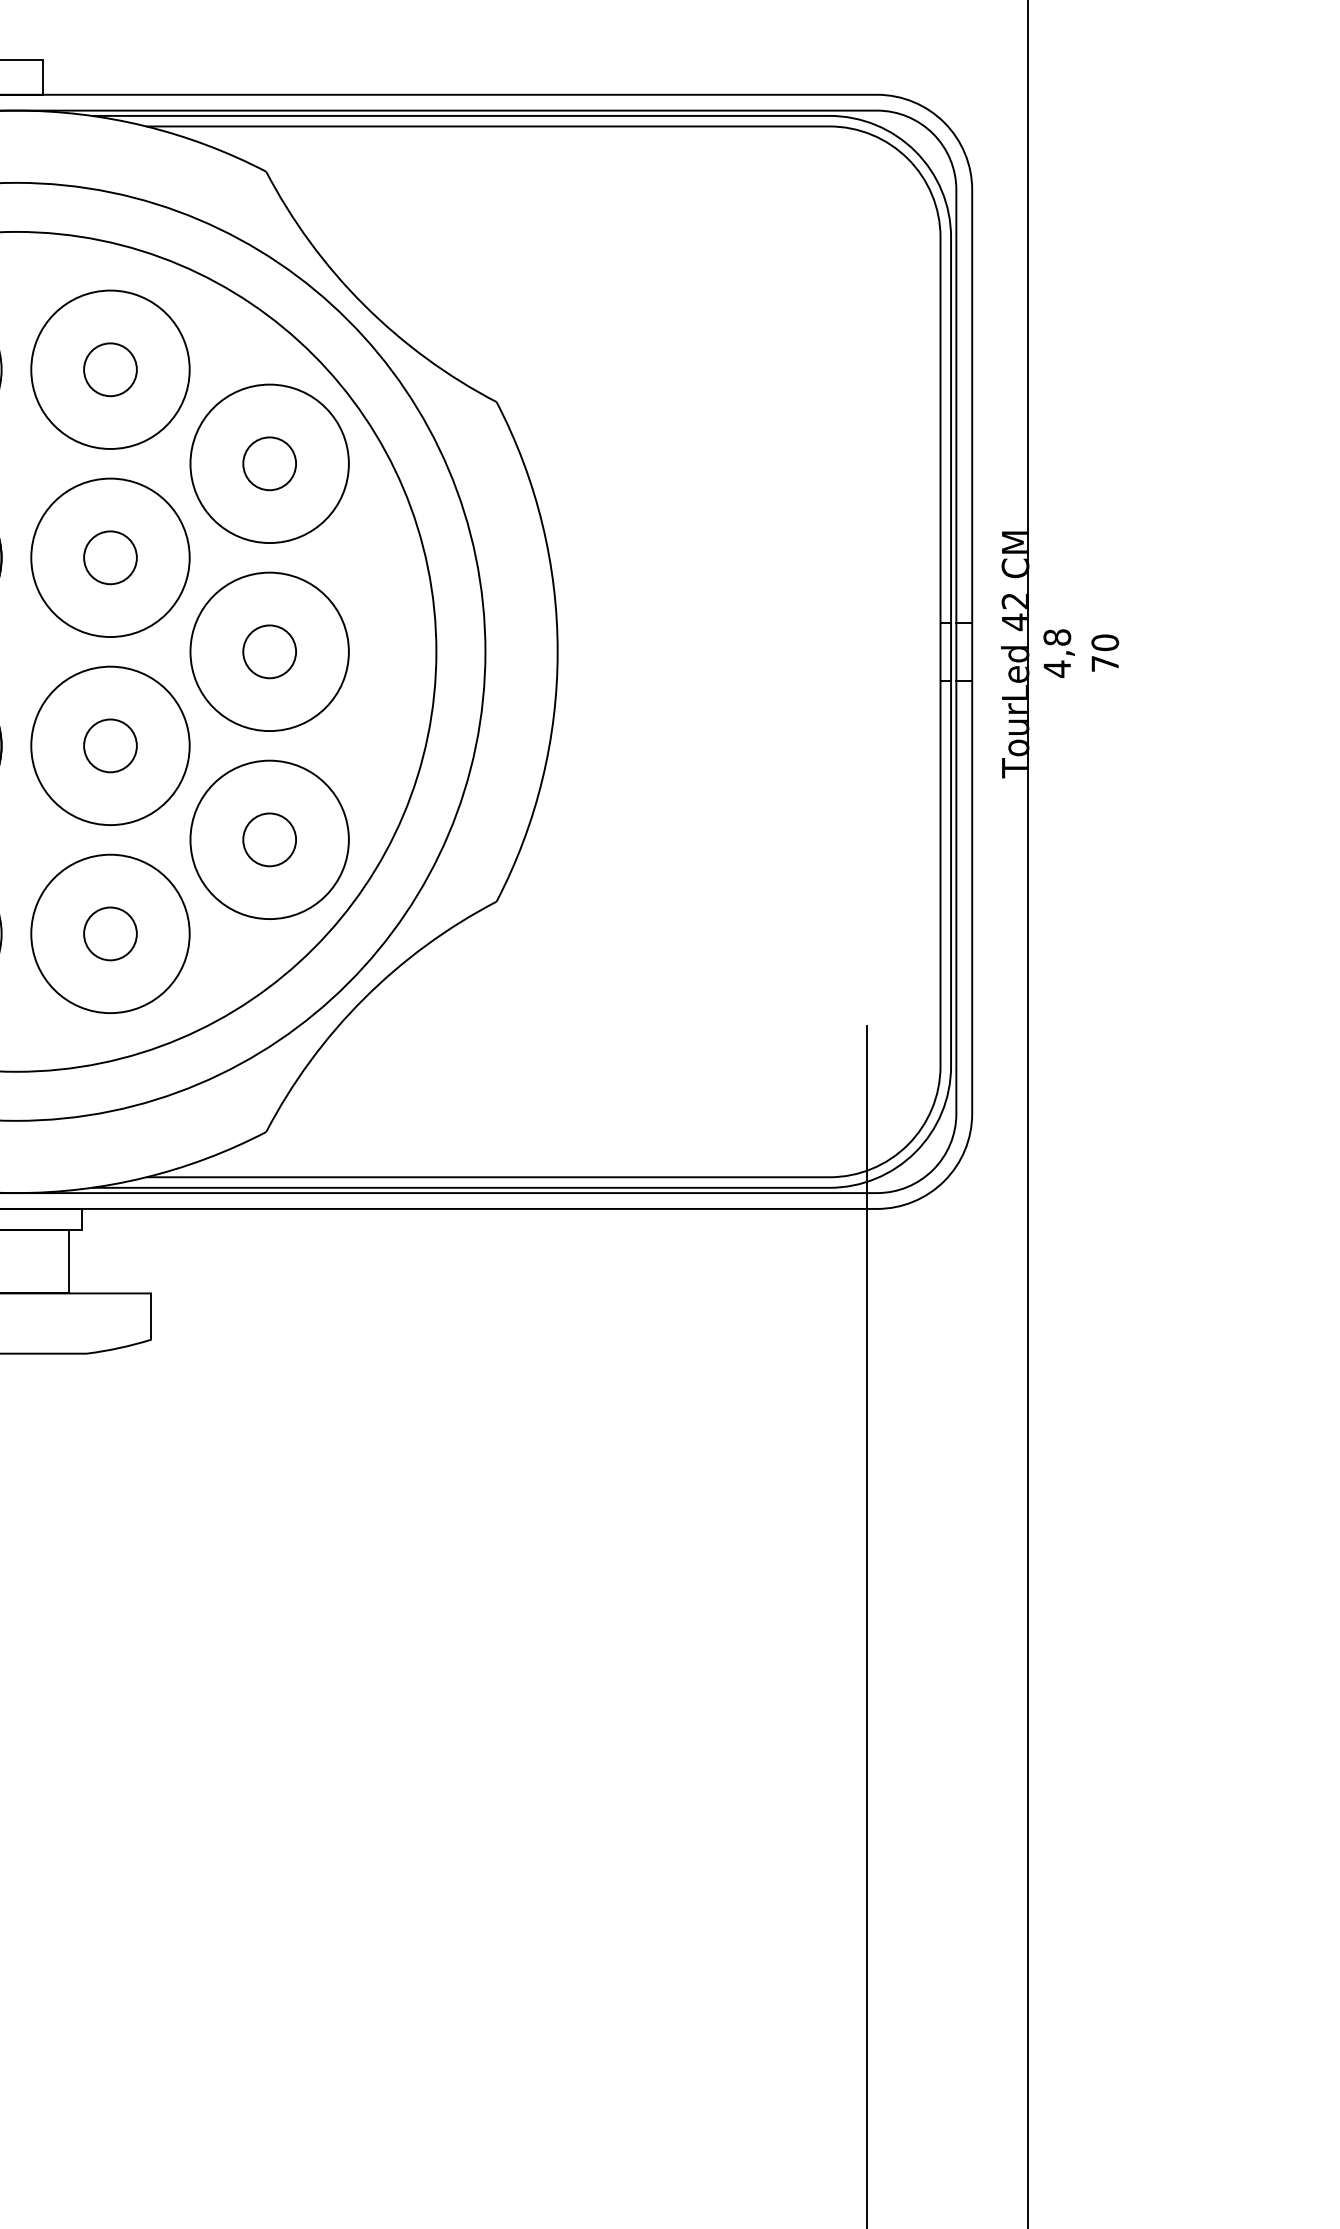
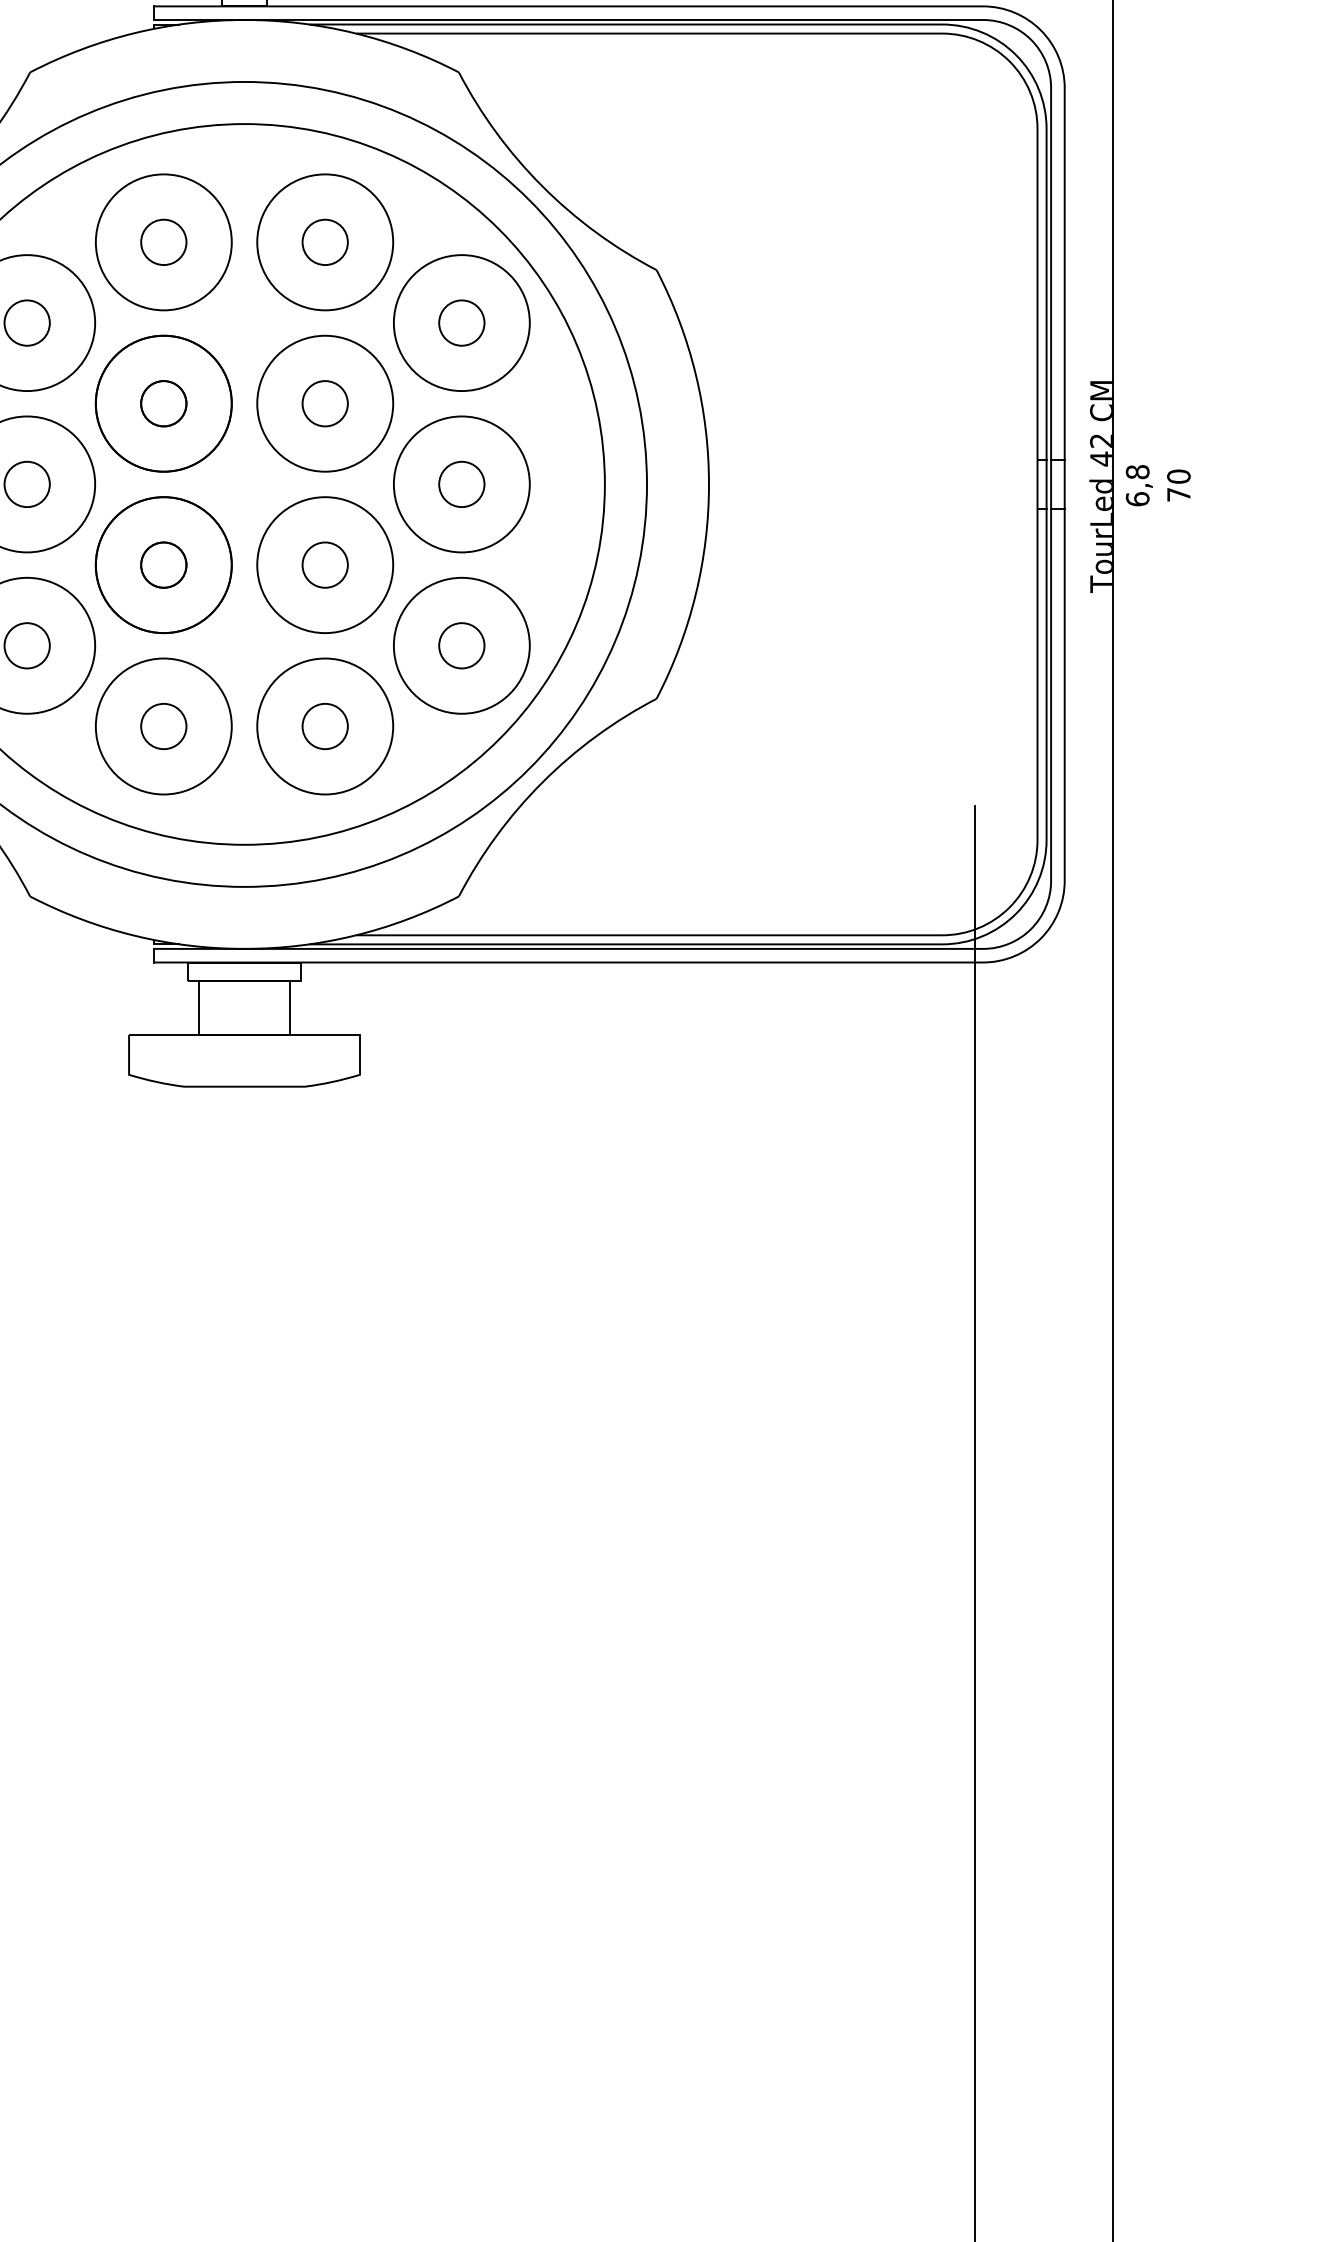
text: (1057, 668) -> (1137, 498), 4,8 -> 6,8

